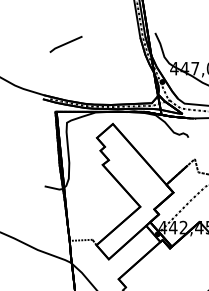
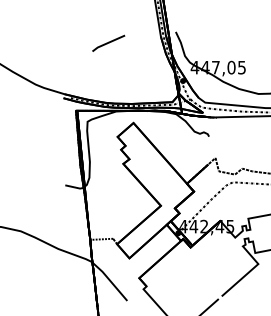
line: (65, 43) -> (108, 42), moved

